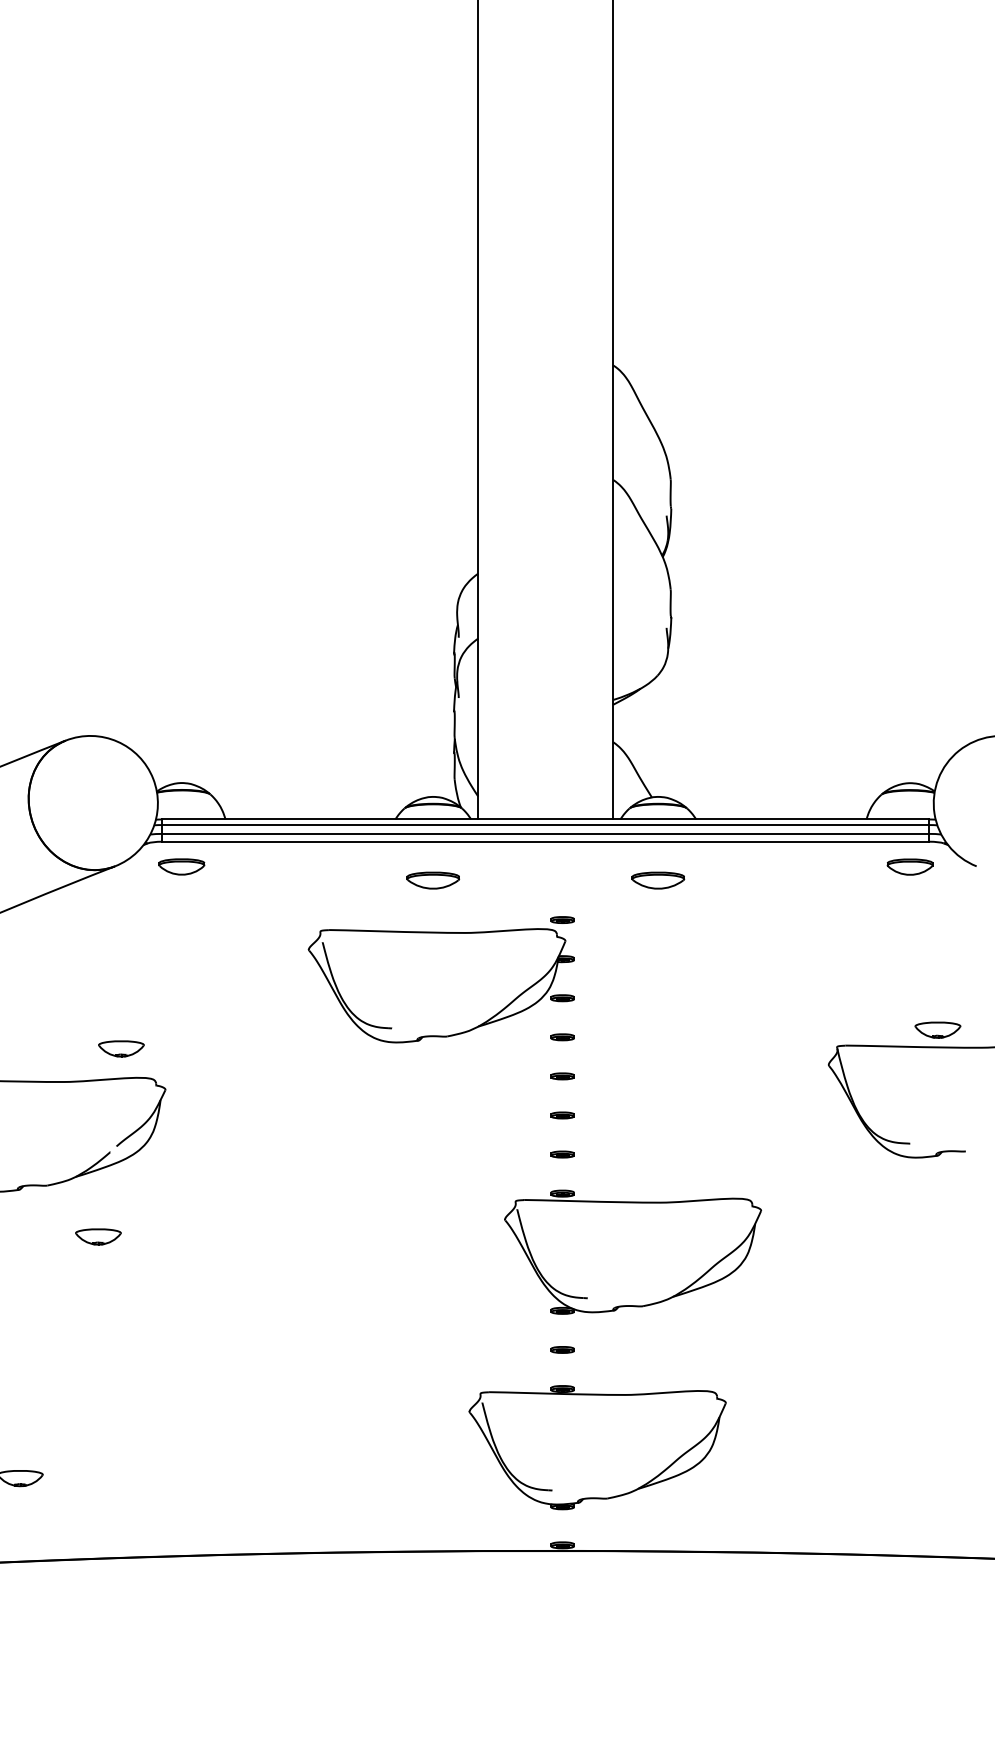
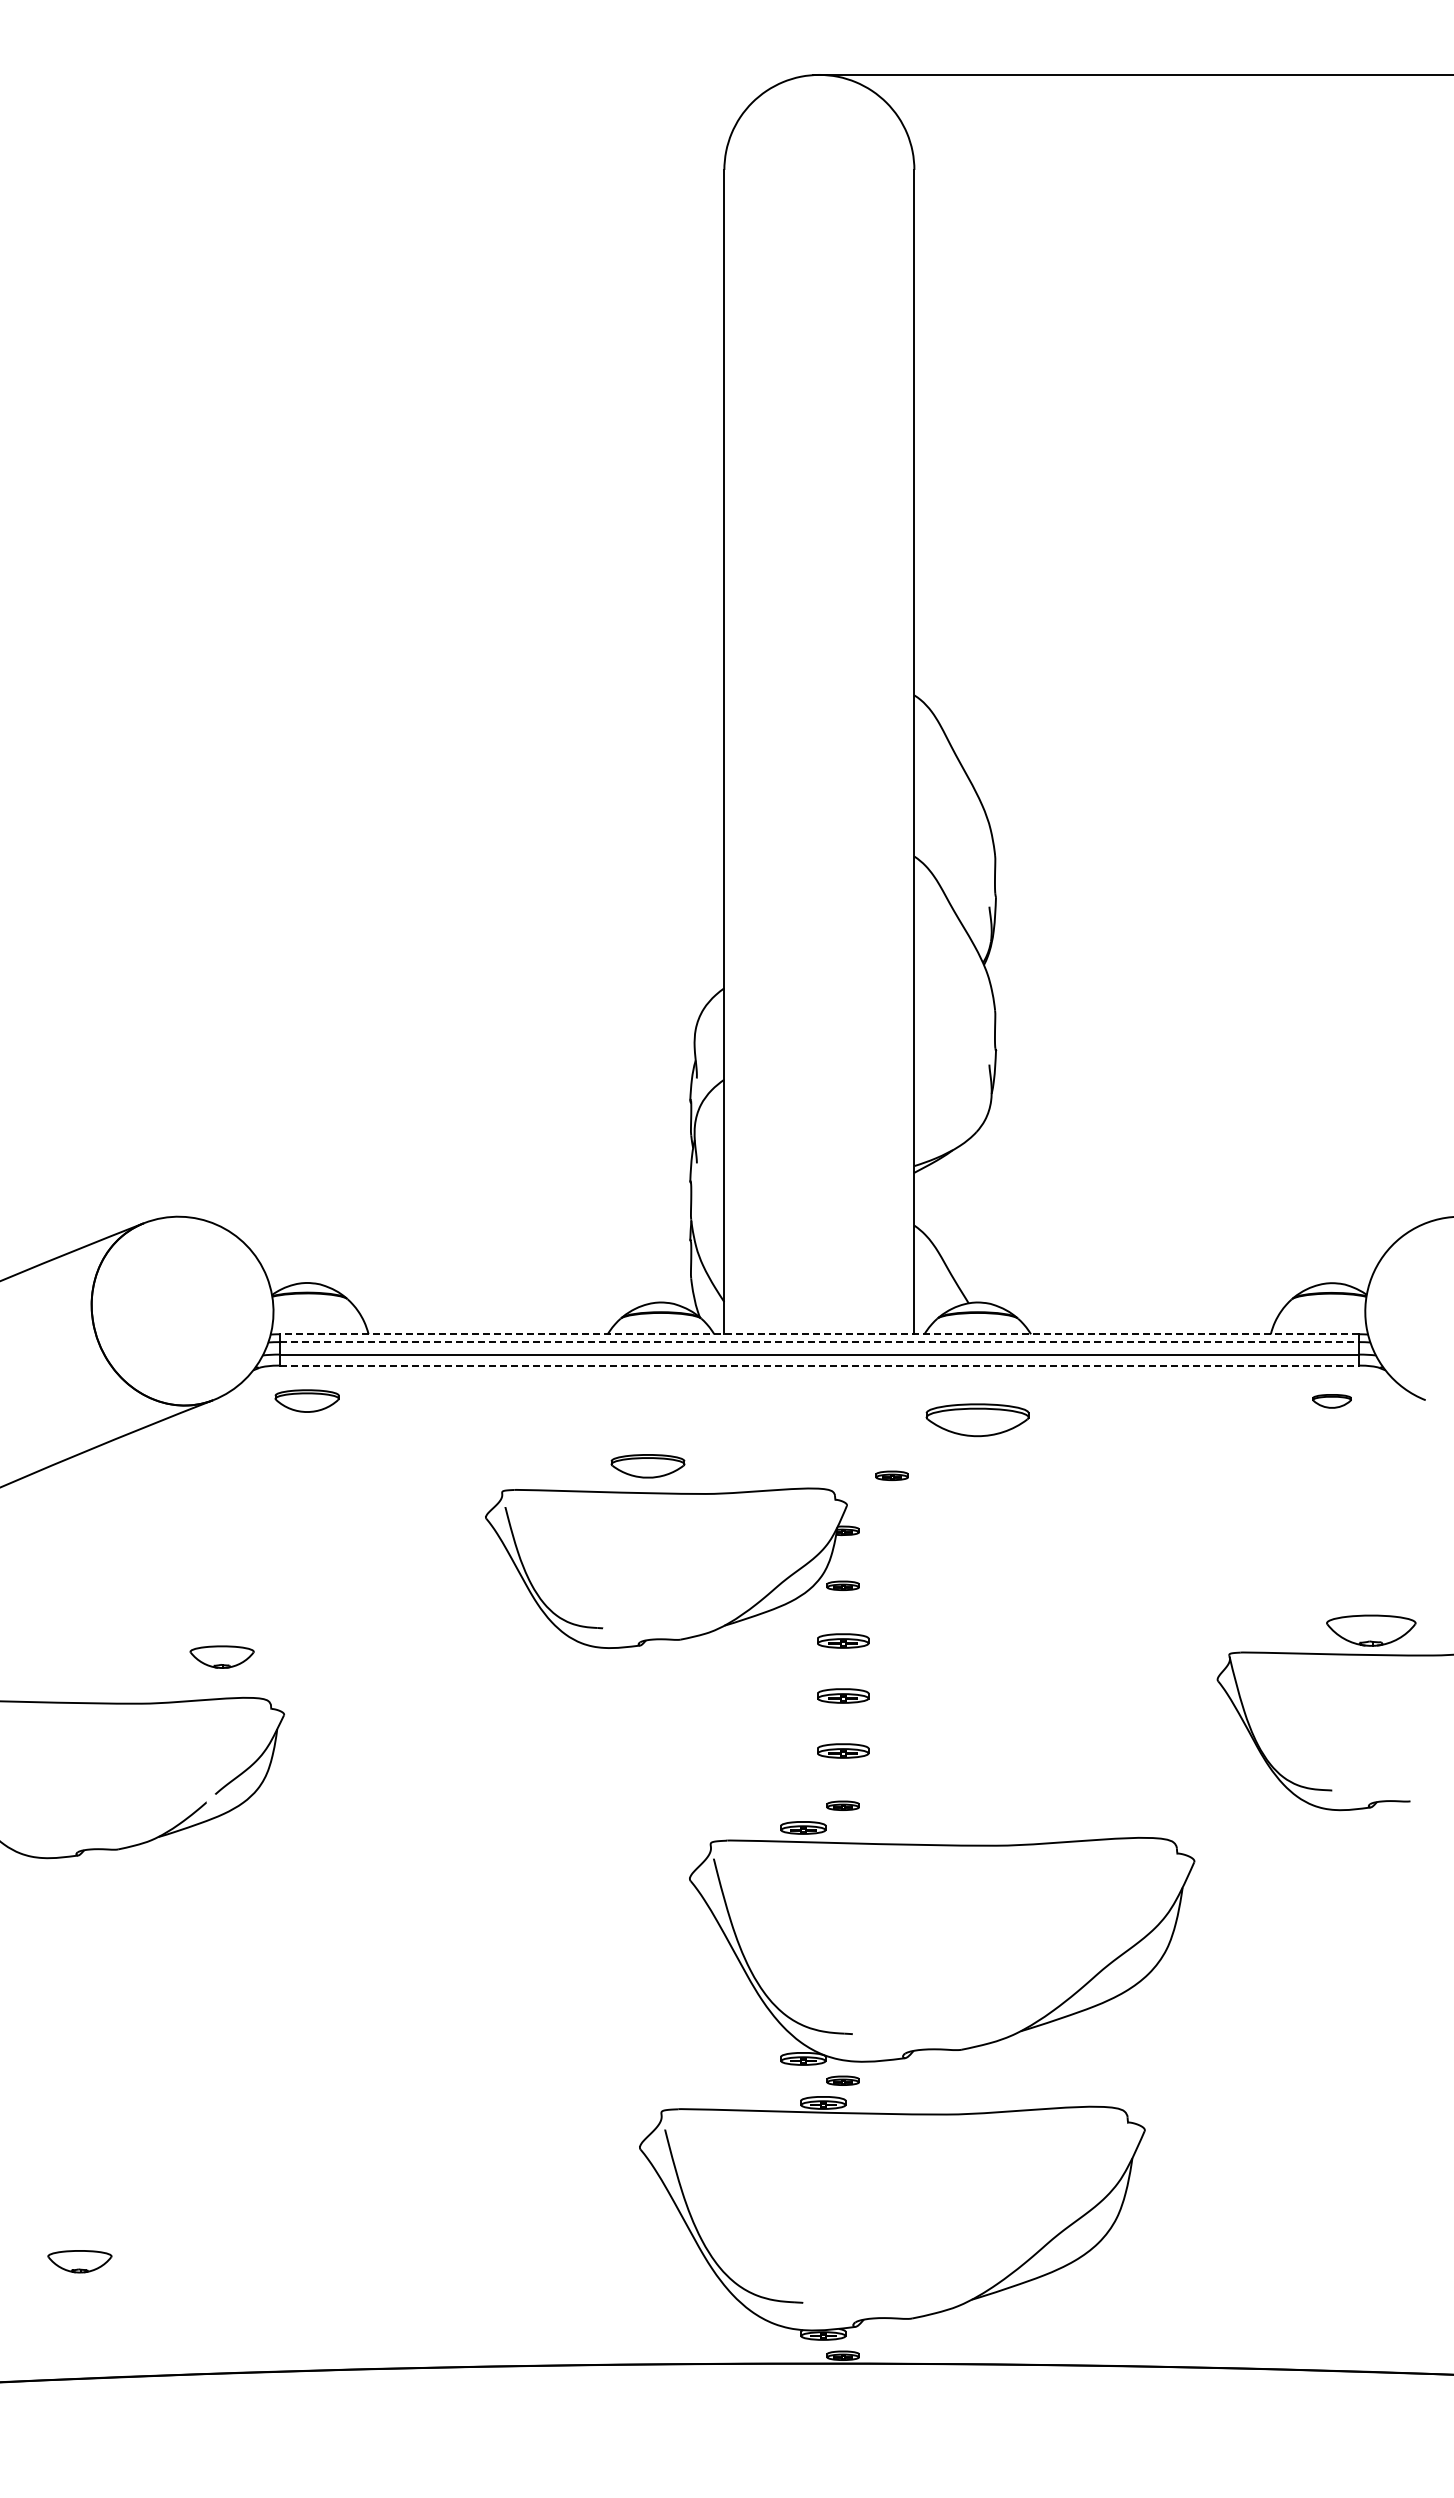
line: (545, 819) -> (819, 1334), solid -> dashed
line: (545, 825) -> (819, 1342), solid -> dashed
line: (545, 841) -> (819, 1365), solid -> dashed
part: (909, 867) -> (1331, 1401), size x0.6
part: (432, 880) -> (647, 1466), moved
part: (658, 880) -> (977, 1420), size x1.4
part: (562, 919) -> (891, 1475), moved
part: (937, 1029) -> (1370, 1630), size x1.4
part: (562, 1037) -> (842, 1640), size x1.6
part: (562, 1076) -> (842, 1695), size x1.6
part: (562, 1115) -> (842, 1750), size x1.6
part: (98, 1236) -> (189, 1921), removed
part: (633, 1251) -> (942, 1942), size x1.4
part: (597, 1447) -> (892, 2217), size x1.4

